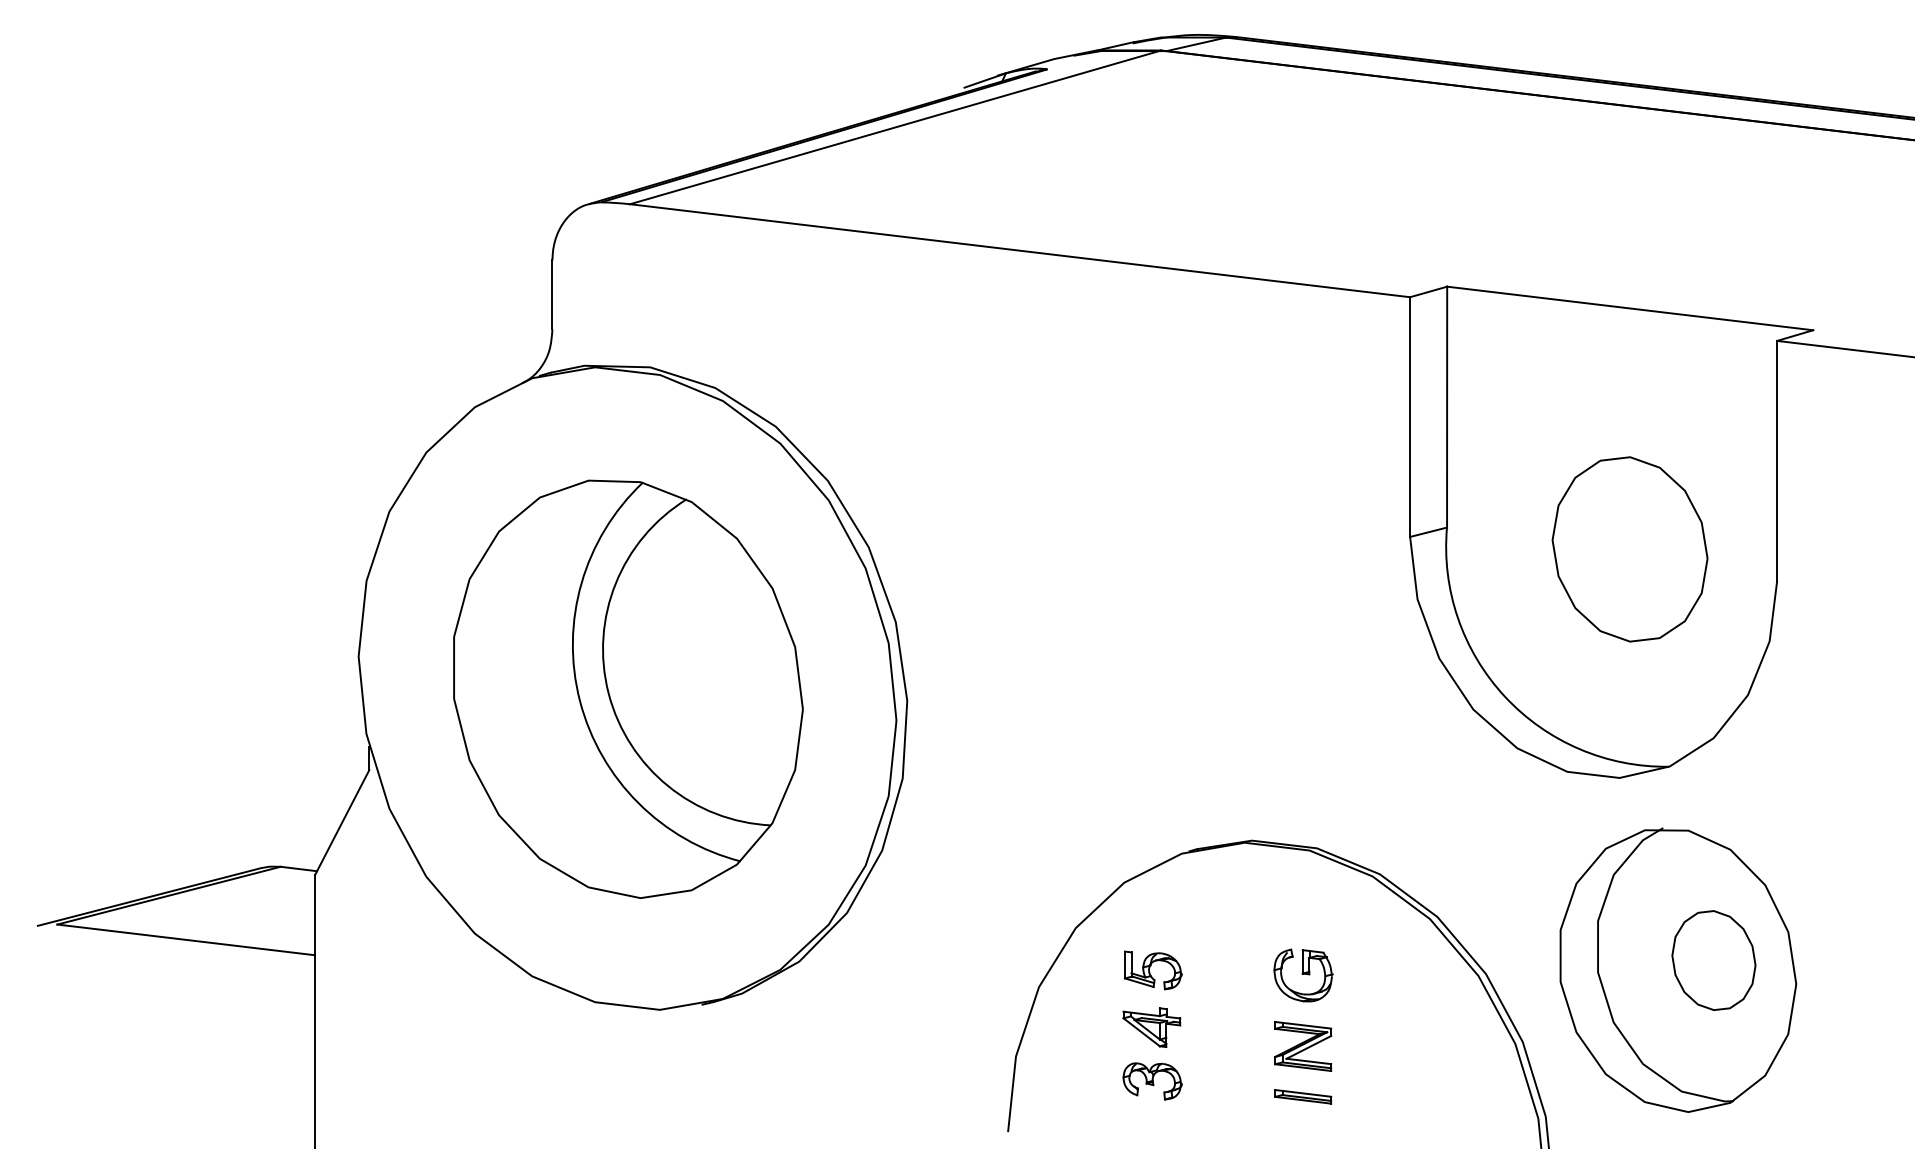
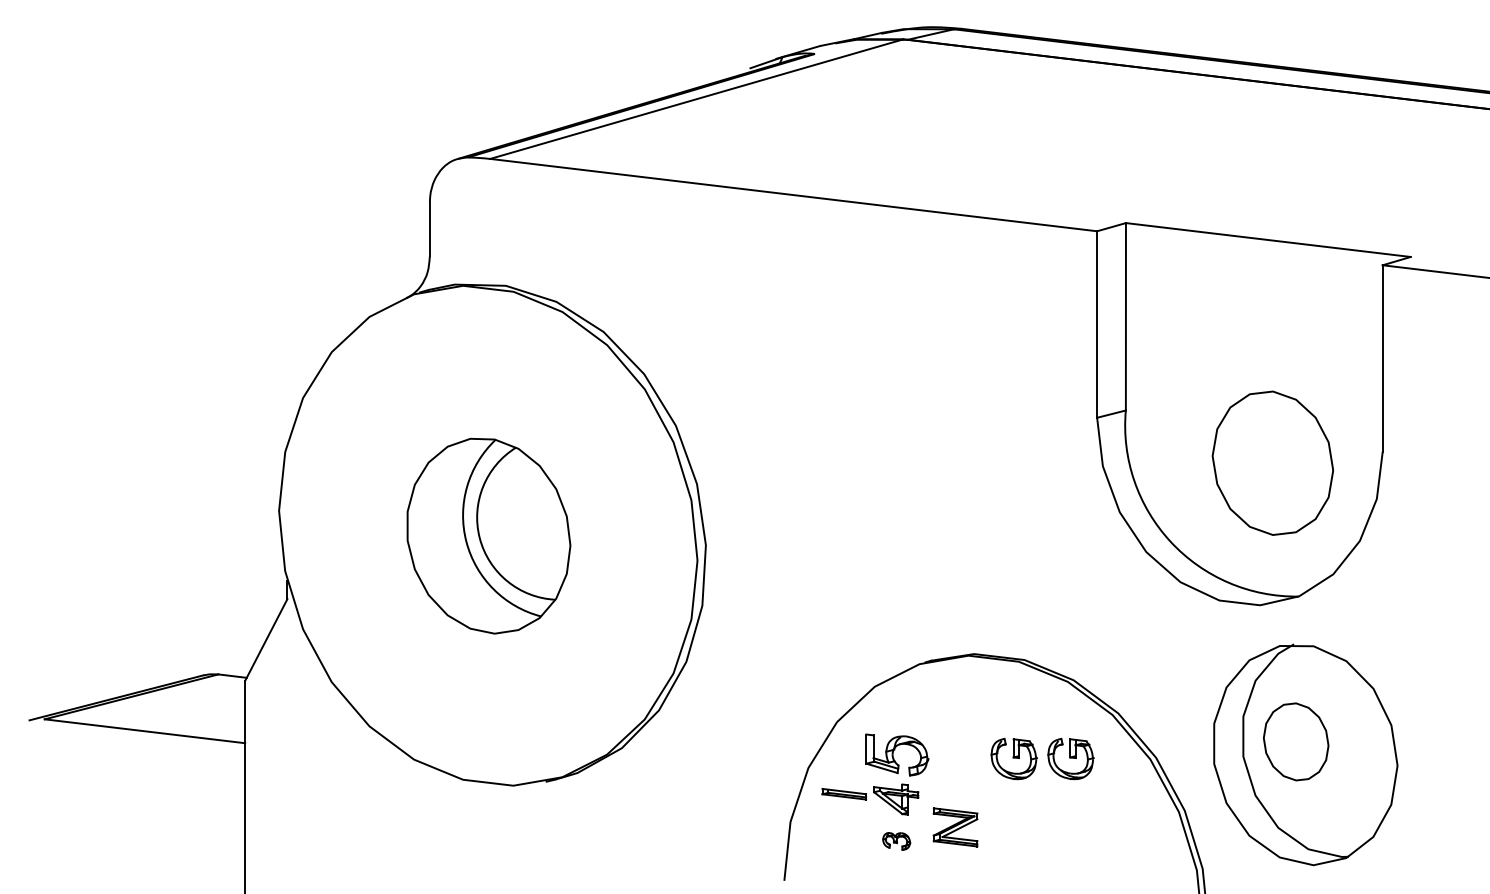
part: (1629, 549) -> (1272, 463), moved
part: (628, 688) -> (489, 535), size x0.6
part: (1713, 960) -> (1295, 741), moved
part: (1153, 970) -> (897, 755), size x1.4
part: (1376, 975) -> (1070, 758), added
part: (1303, 1046) -> (955, 827), moved
part: (1152, 1081) -> (896, 841), size x0.6
part: (1303, 1096) -> (844, 793), moved

